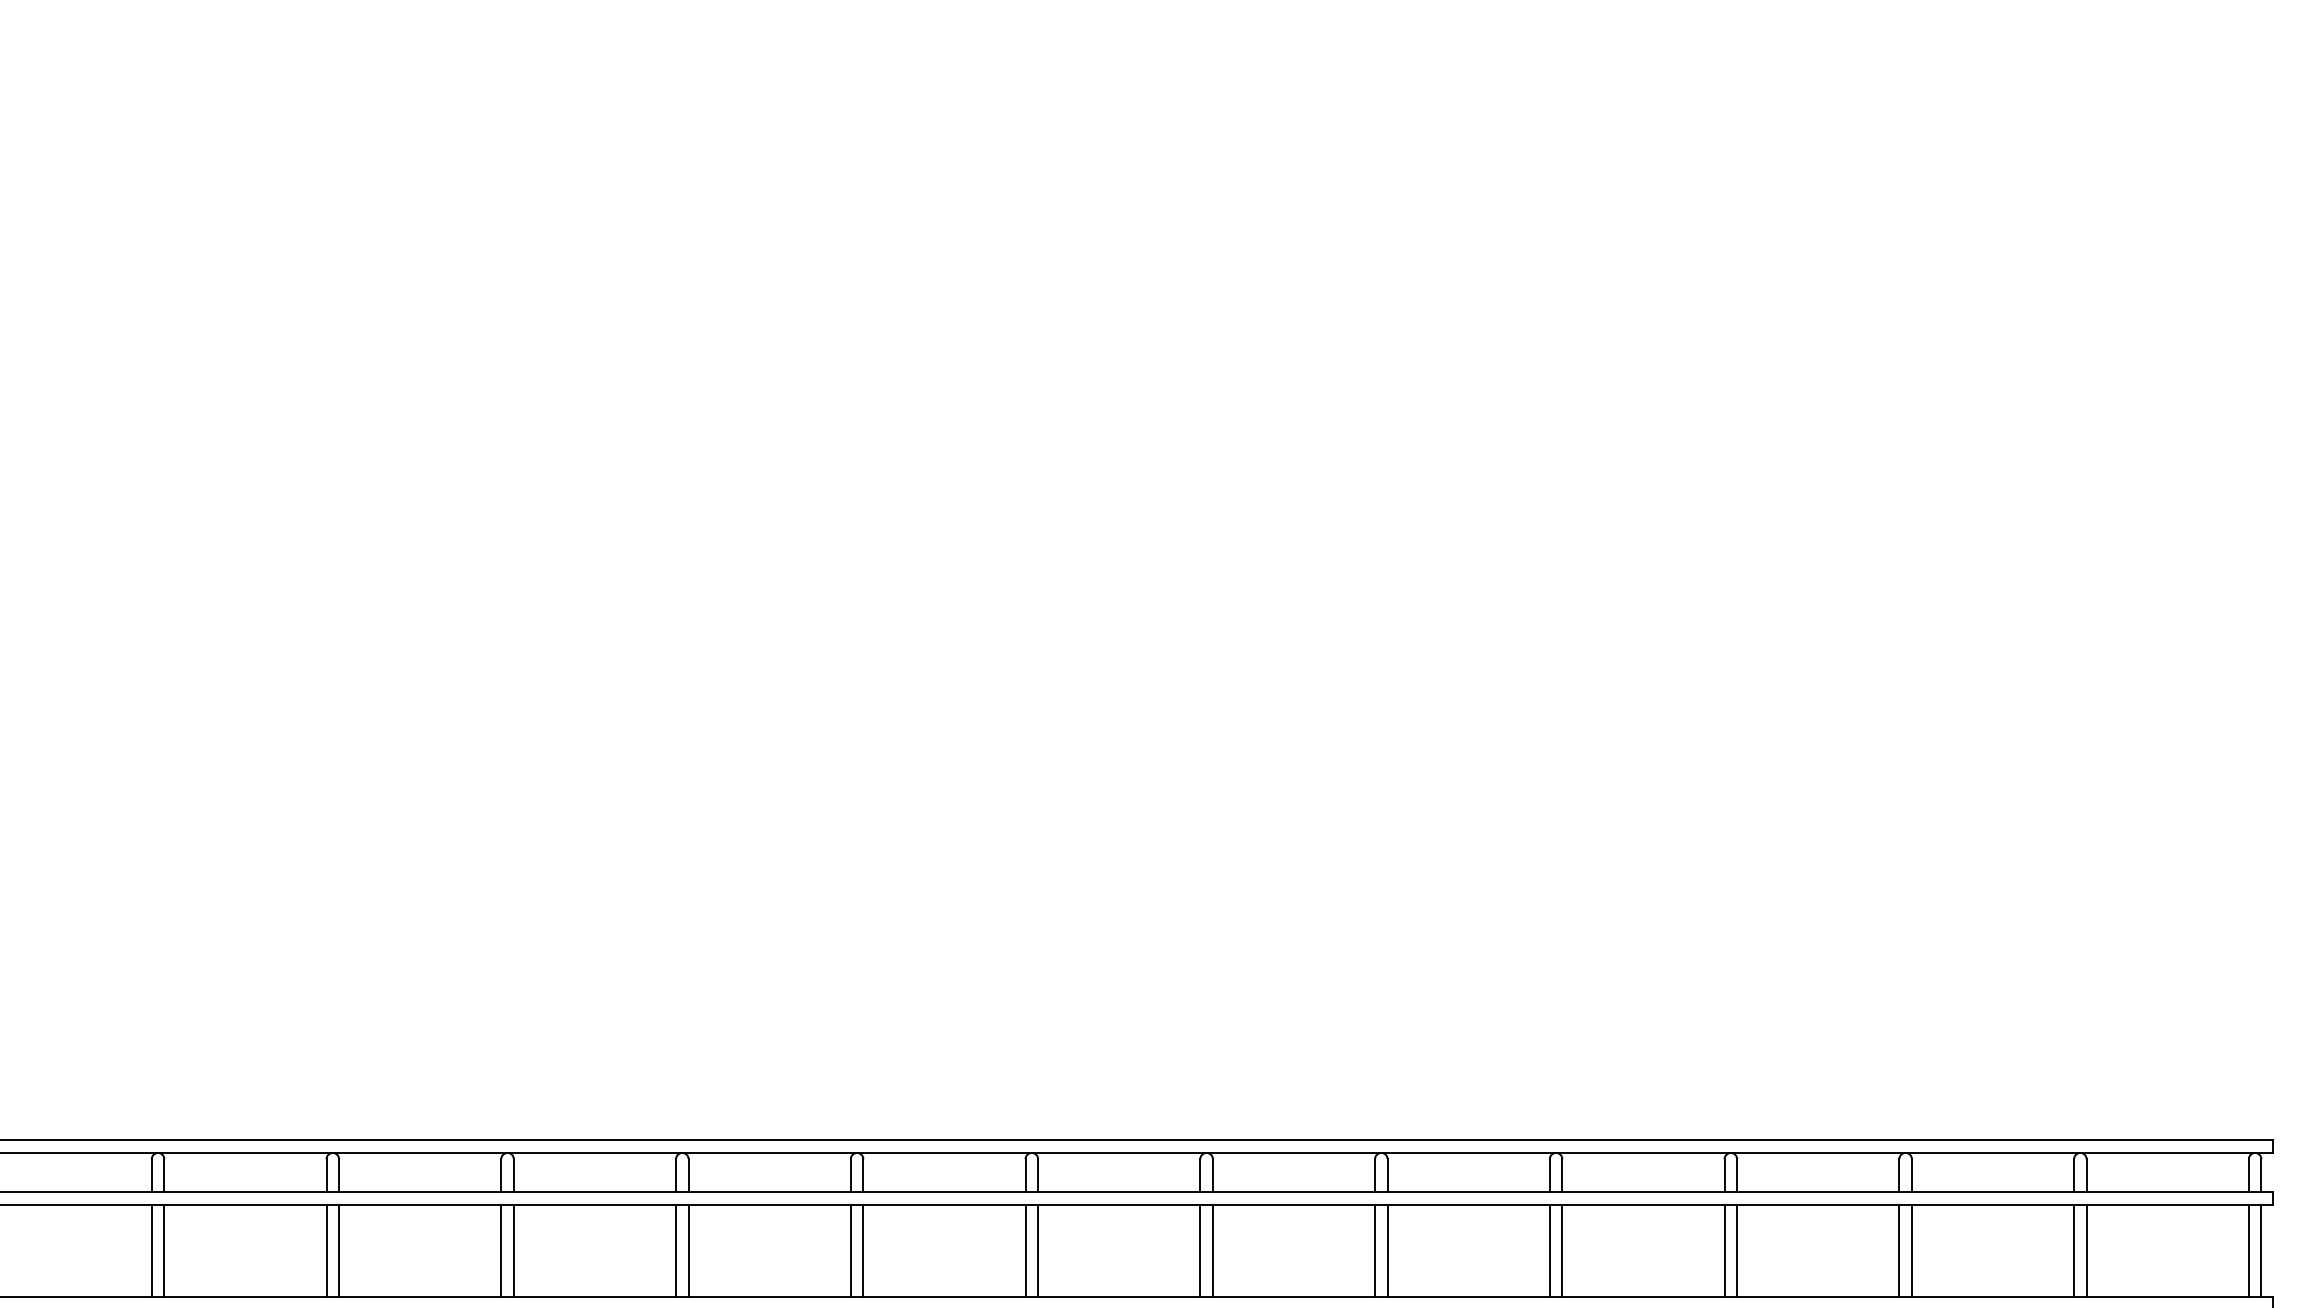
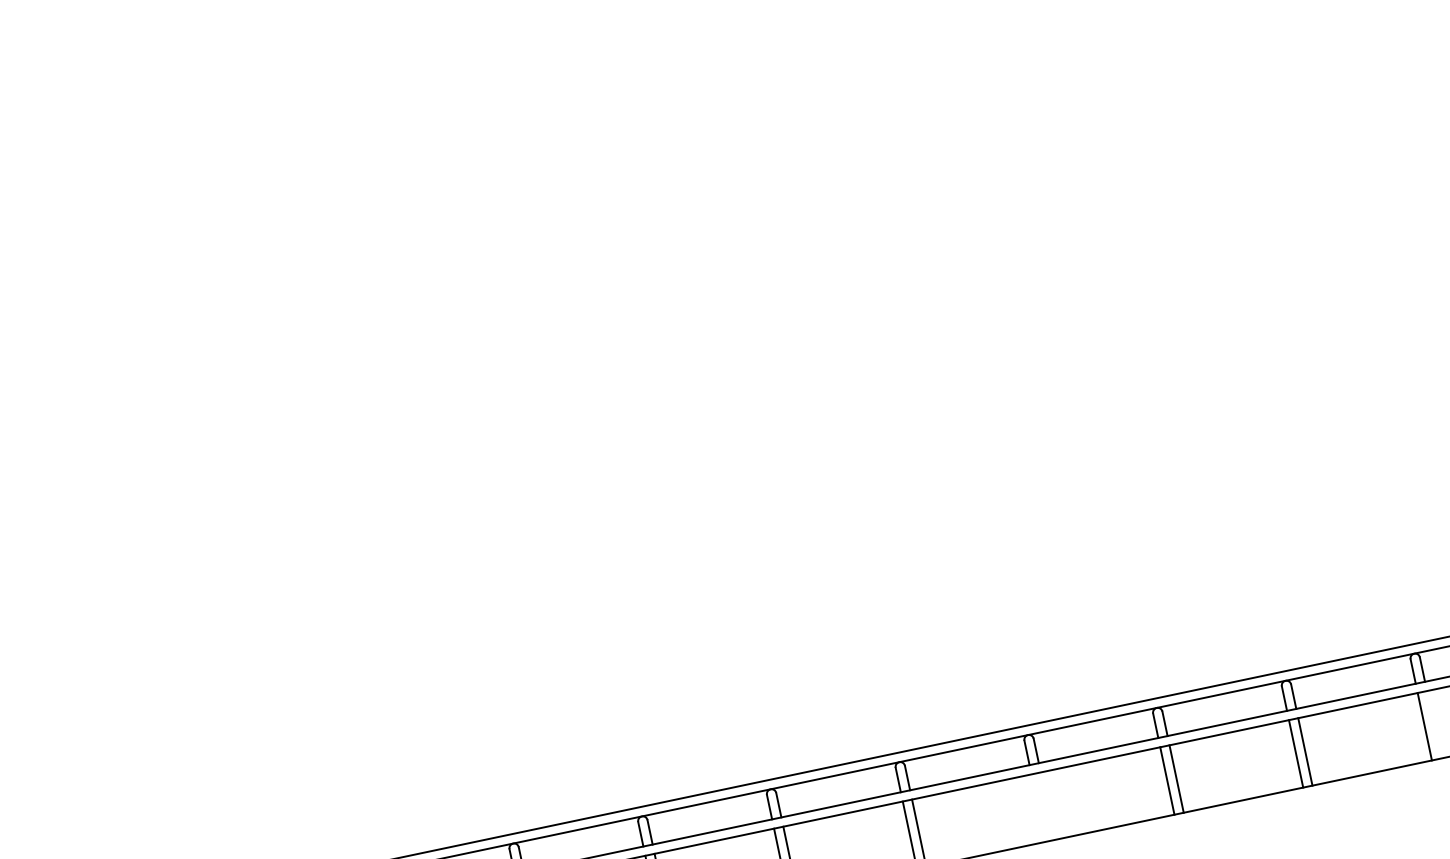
line: (1200, 1250) -> (1038, 807), removed
line: (1212, 1250) -> (1047, 806), removed
line: (1737, 1250) -> (1434, 724), removed

